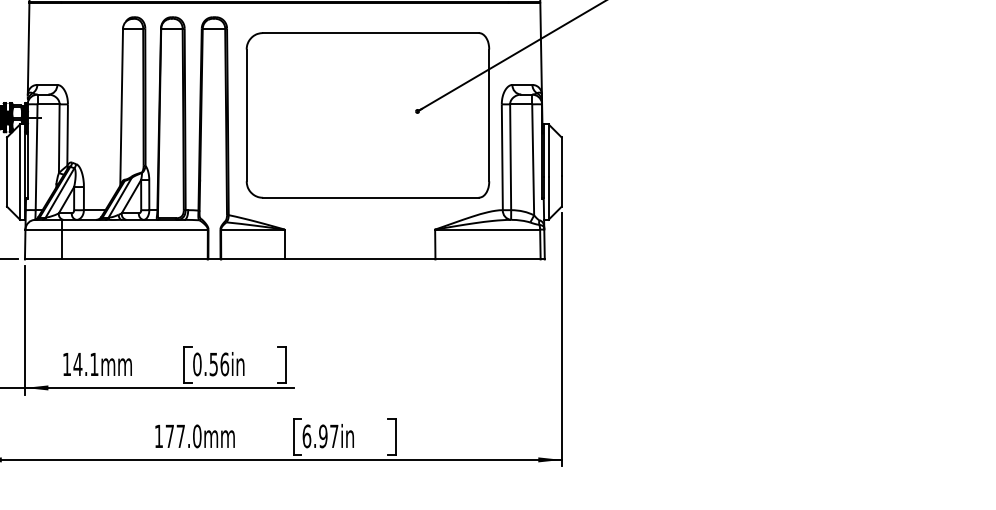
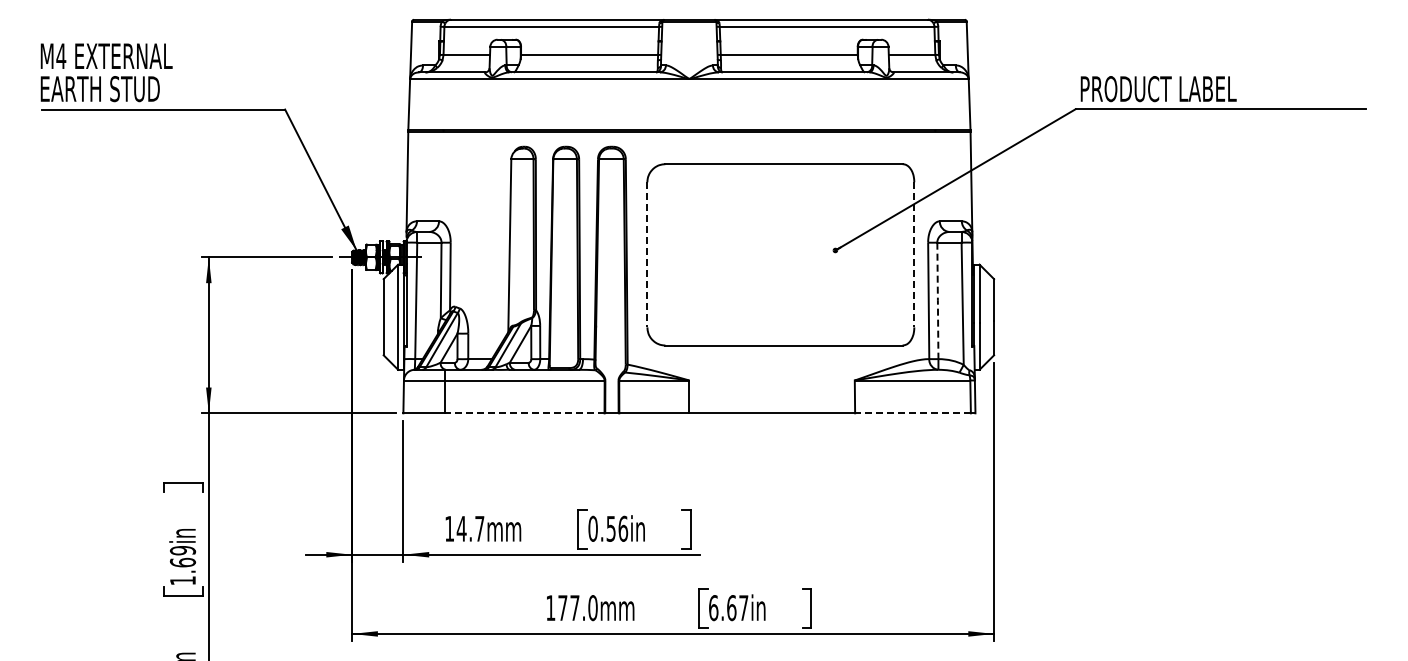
line: (246, 115) -> (647, 254), solid -> dashed
line: (489, 115) -> (914, 254), solid -> dashed
line: (510, 156) -> (937, 300), solid -> dashed
line: (135, 259) -> (524, 413), solid -> dashed
line: (488, 259) -> (913, 413), solid -> dashed
text: (94, 364) -> (479, 528), 14.1mm -> 14.7mm
text: (323, 436) -> (731, 608), 6.97in -> 6.67in

